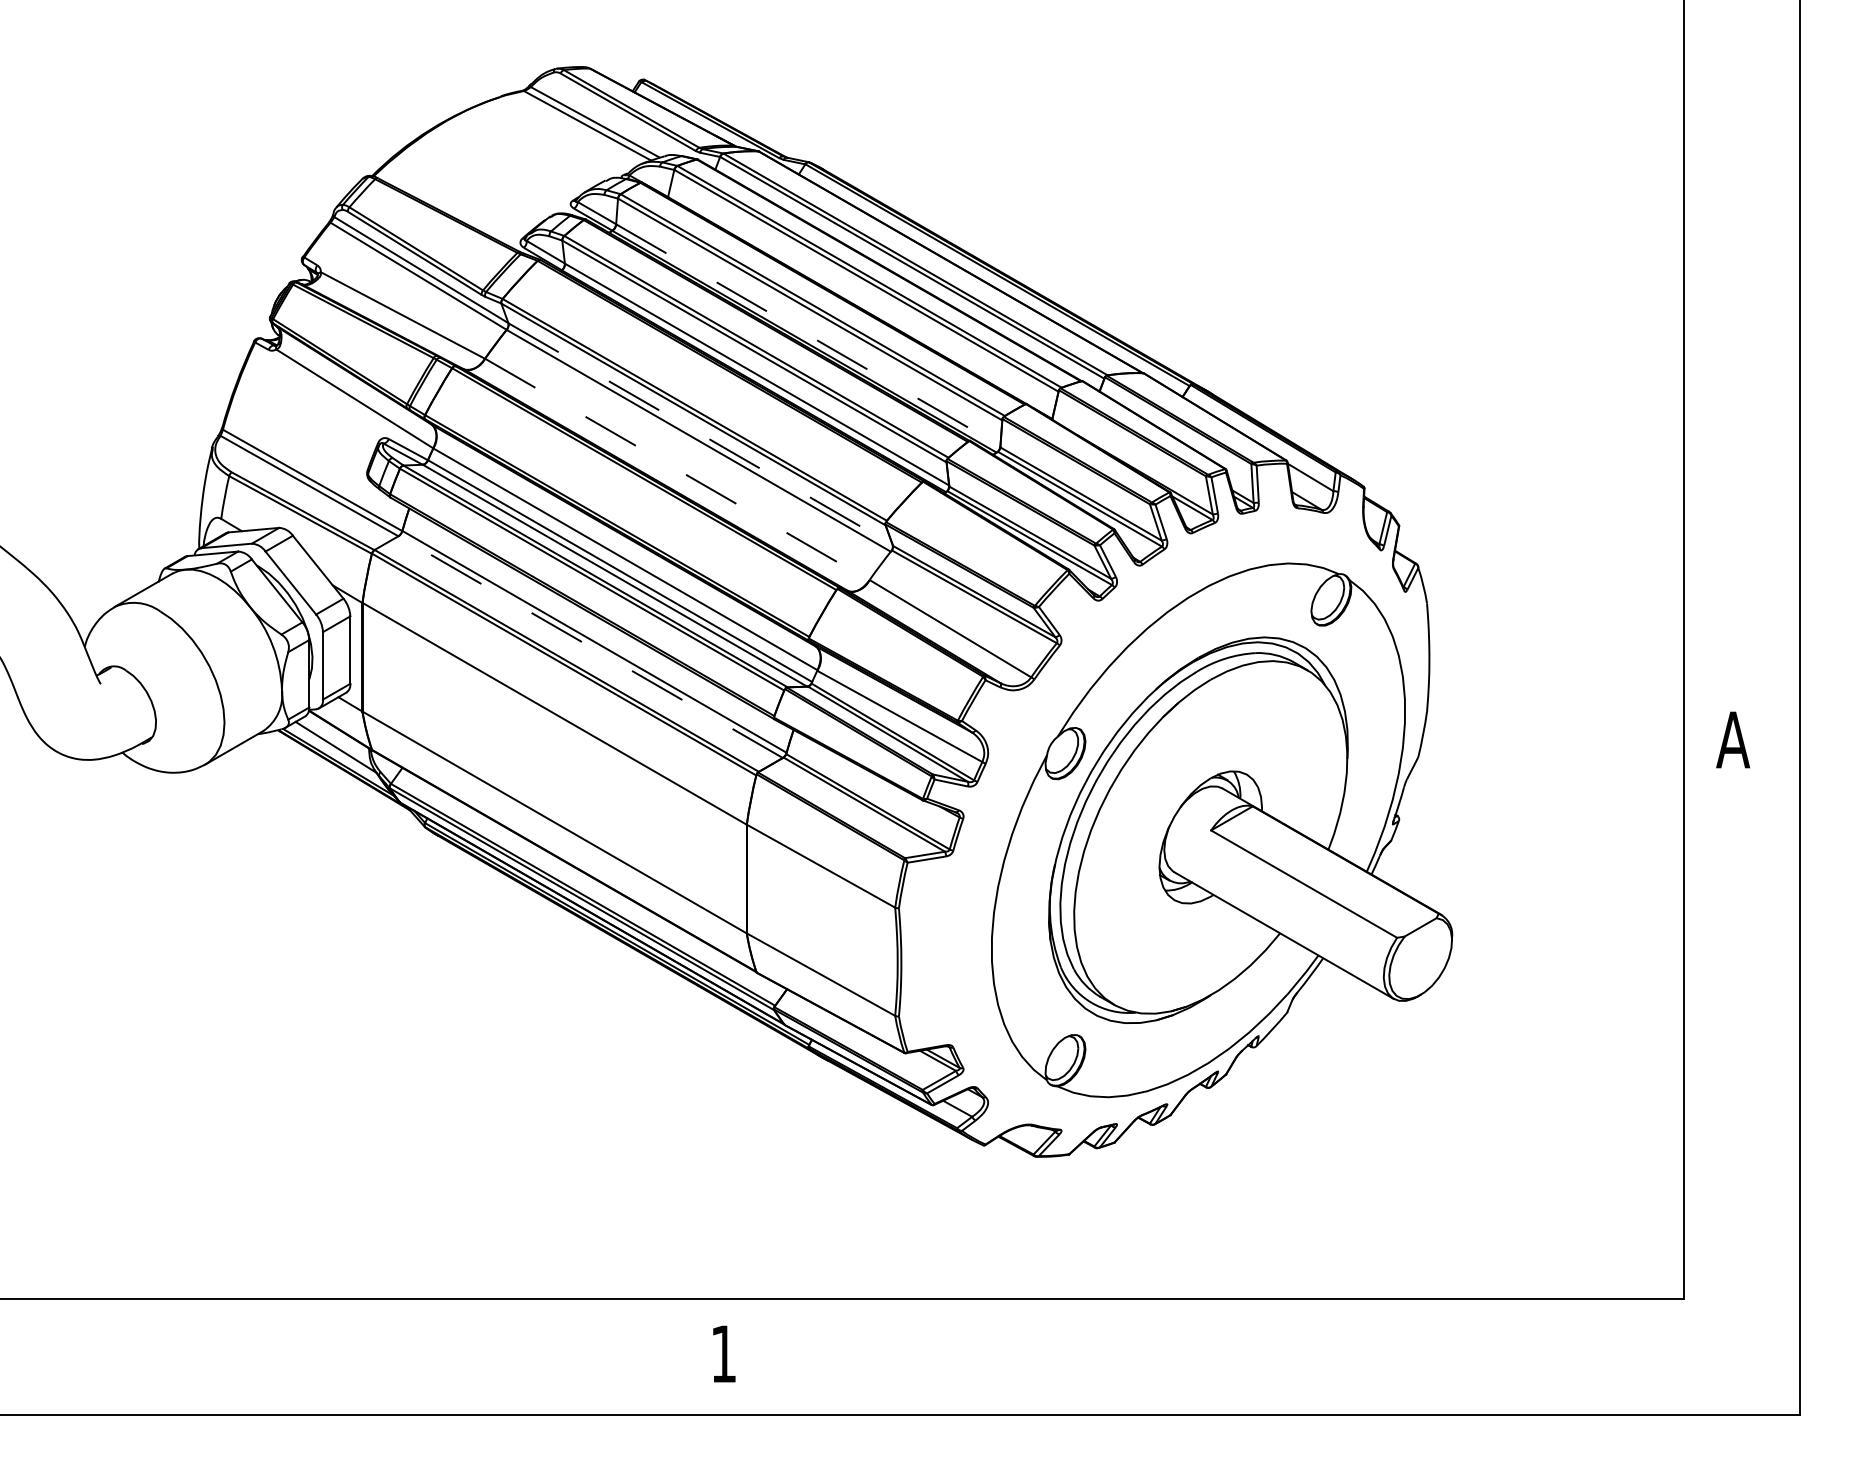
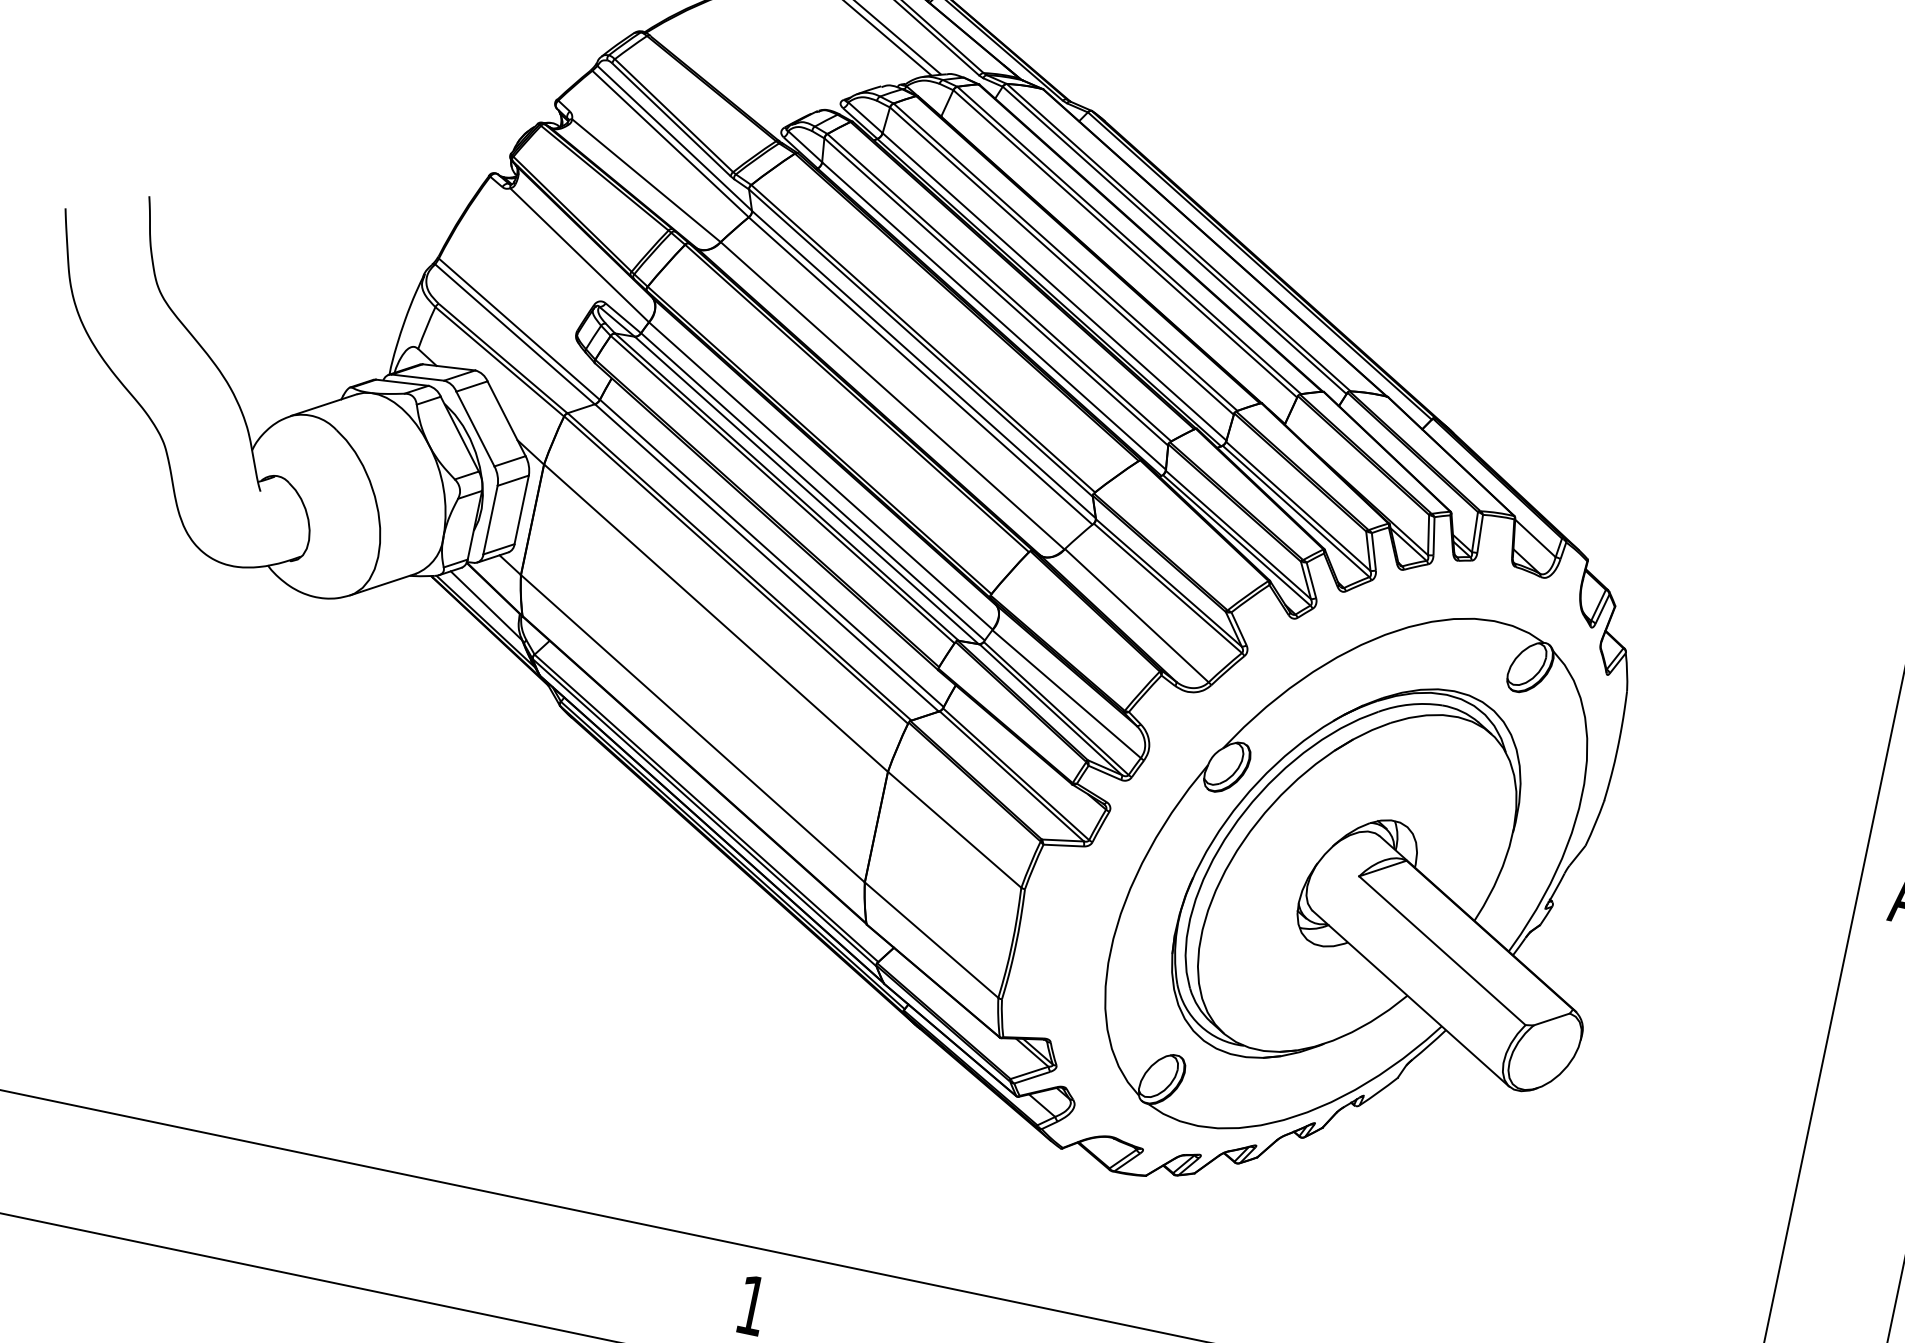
line: (808, 335) -> (1054, 287), dashed -> solid
line: (700, 434) -> (923, 364), dashed -> solid
line: (677, 469) -> (892, 395), dashed -> solid
line: (590, 647) -> (766, 558), dashed -> solid

